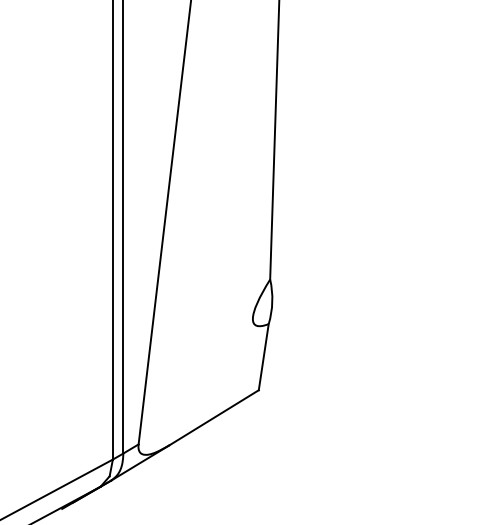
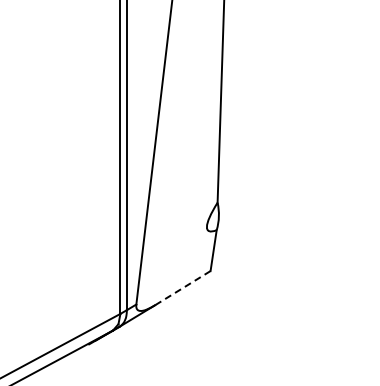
line: (213, 418) -> (182, 288), solid -> dashed

